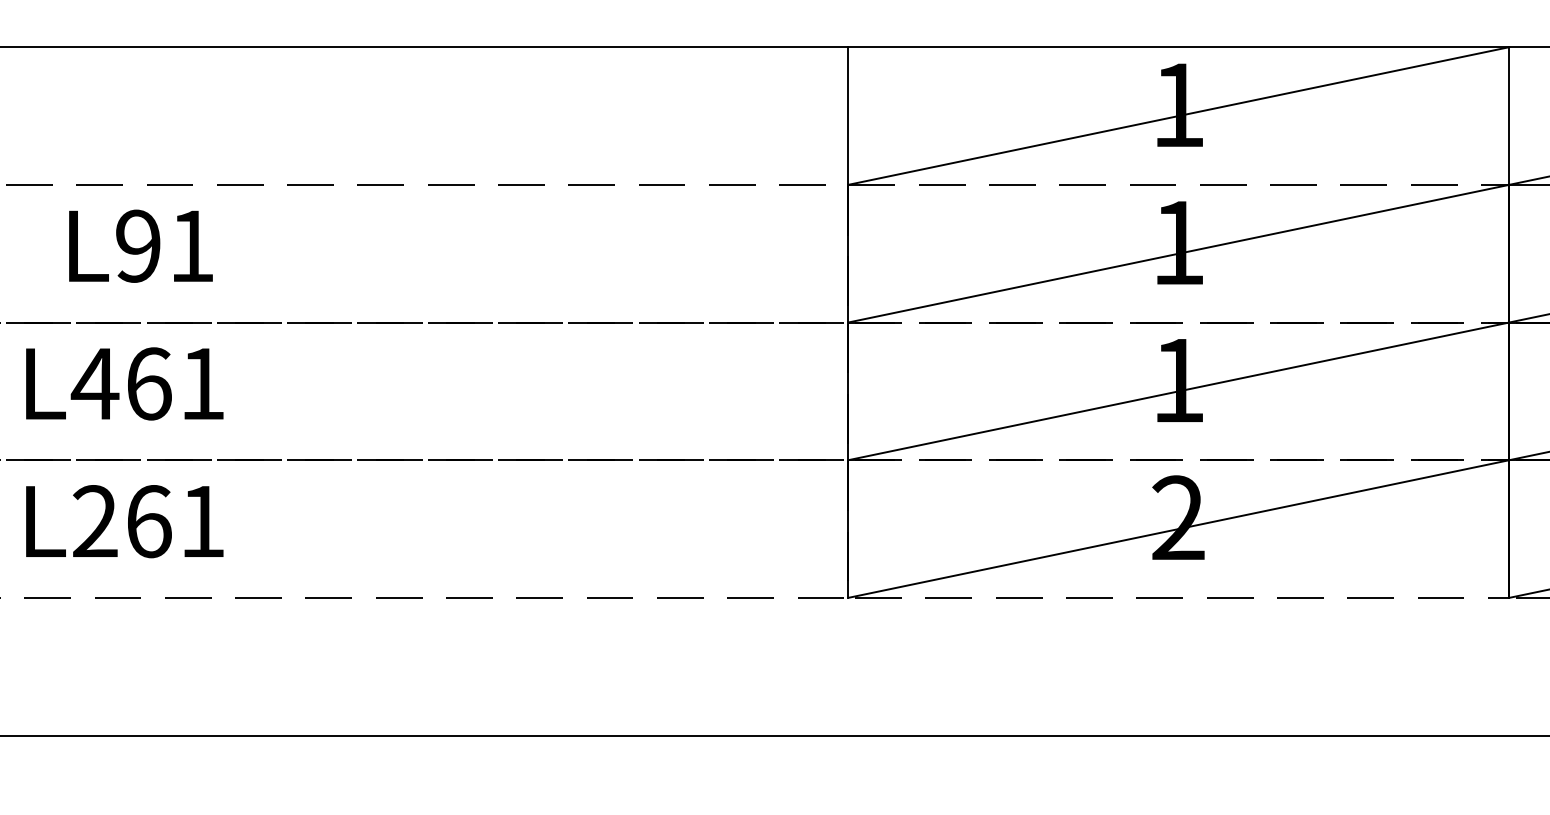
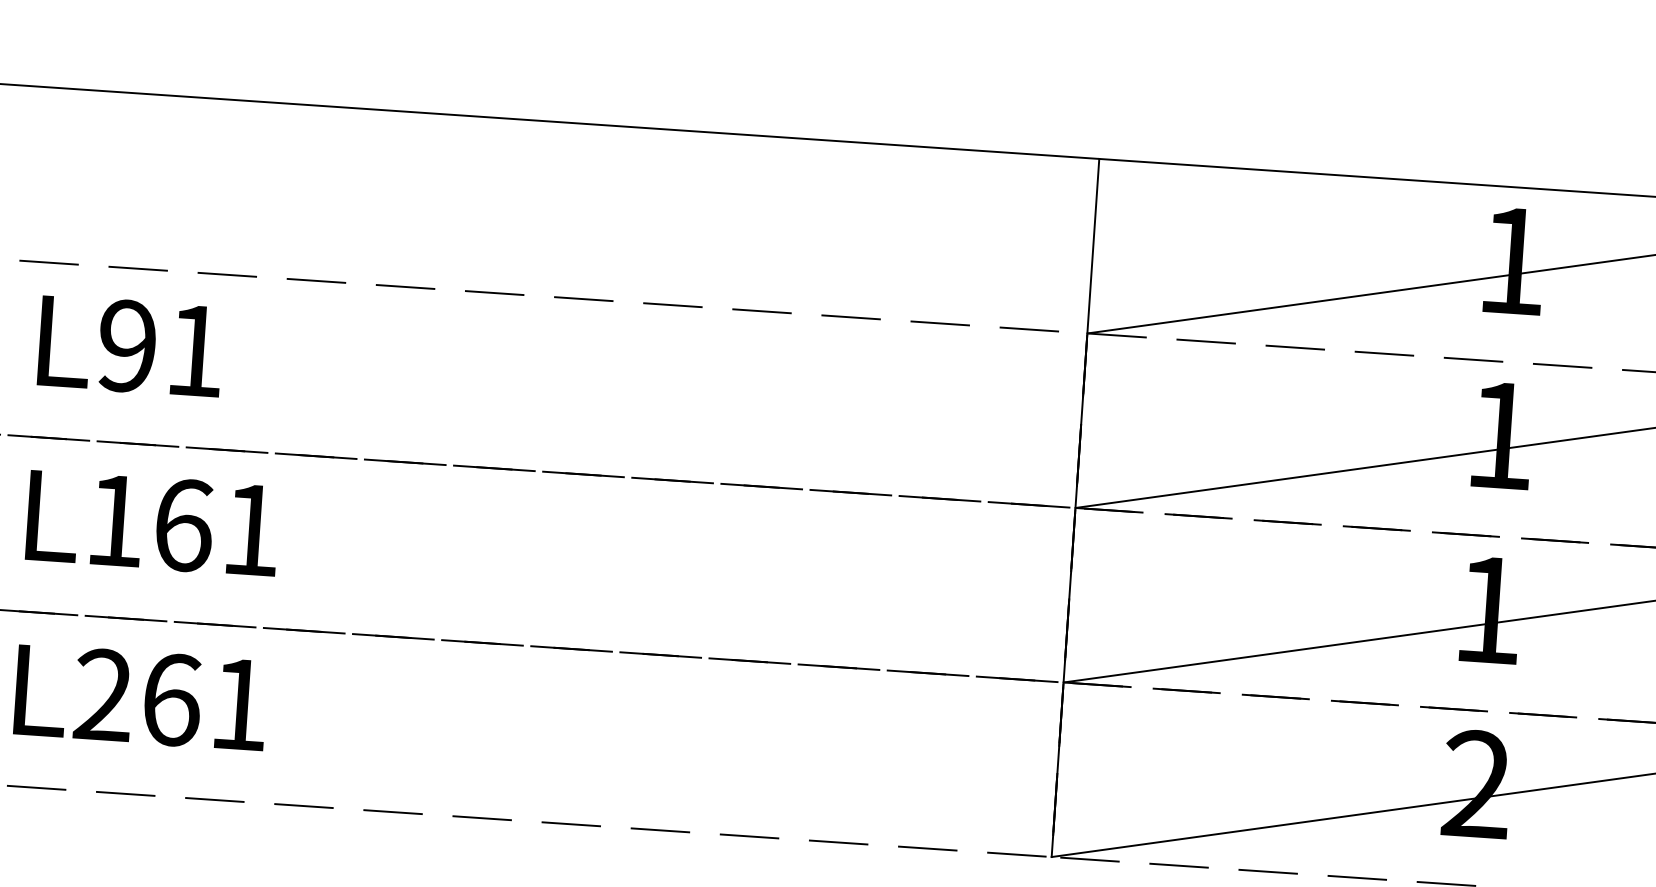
text: (140, 245) -> (130, 345), moved
text: (94, 383) -> (114, 520), L461 -> L161

